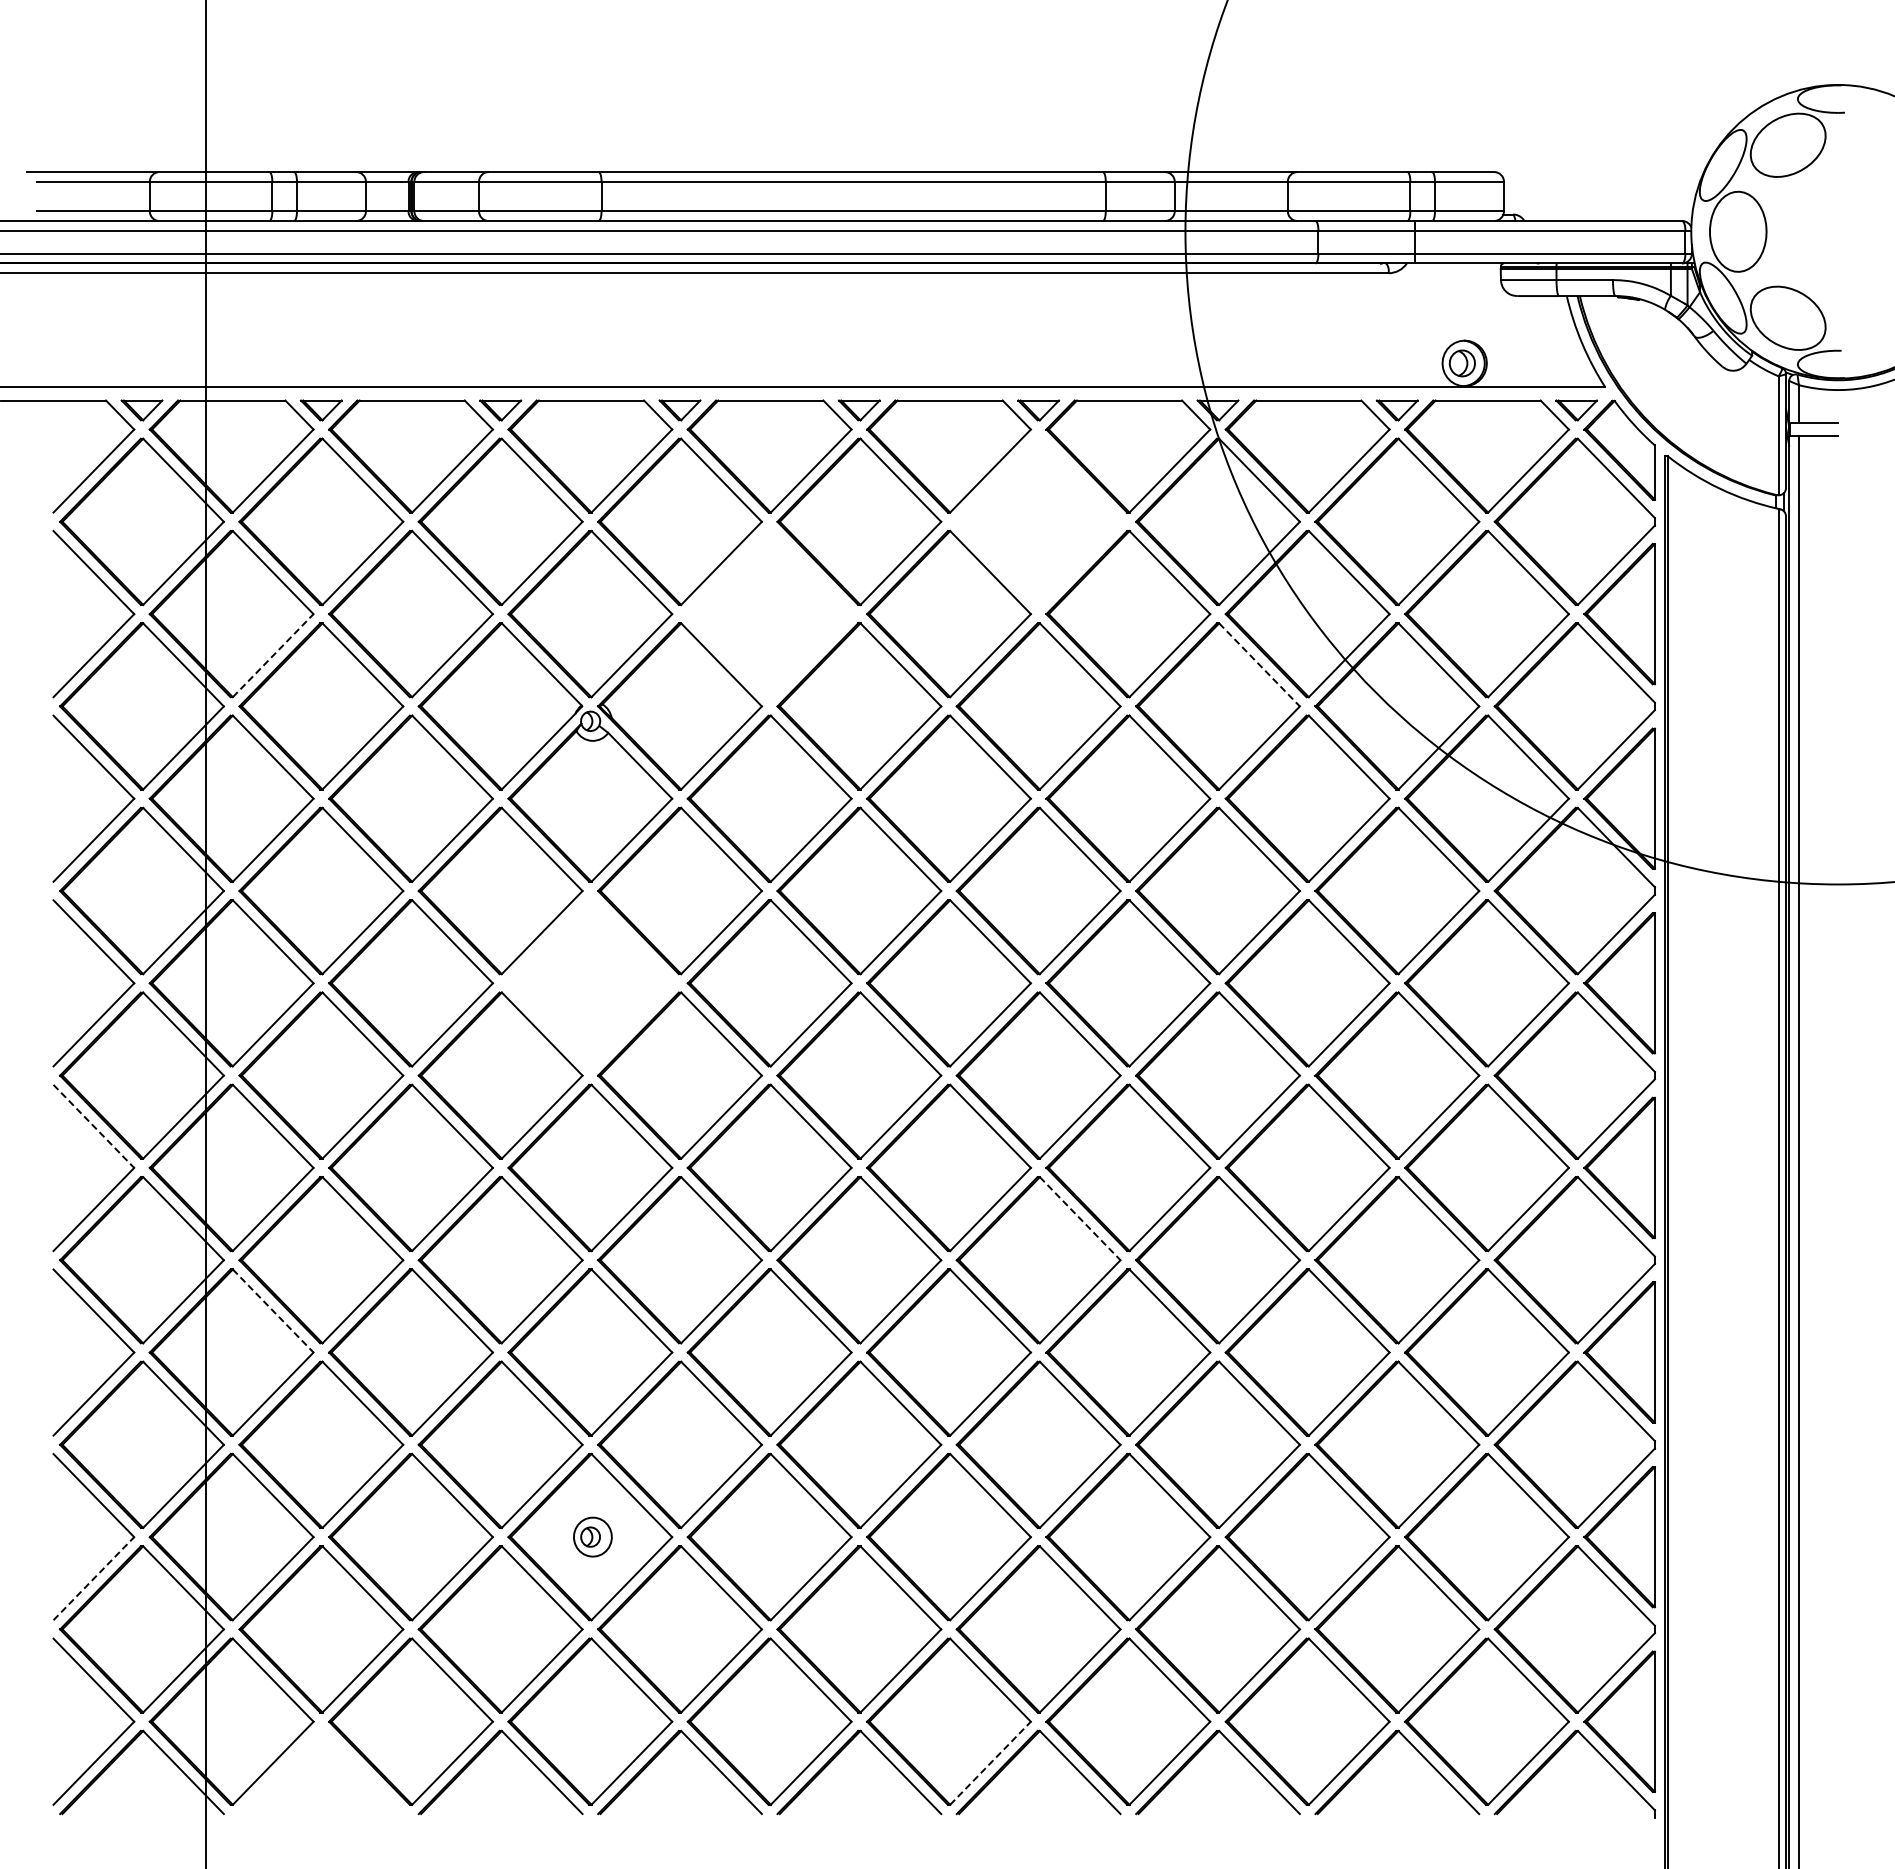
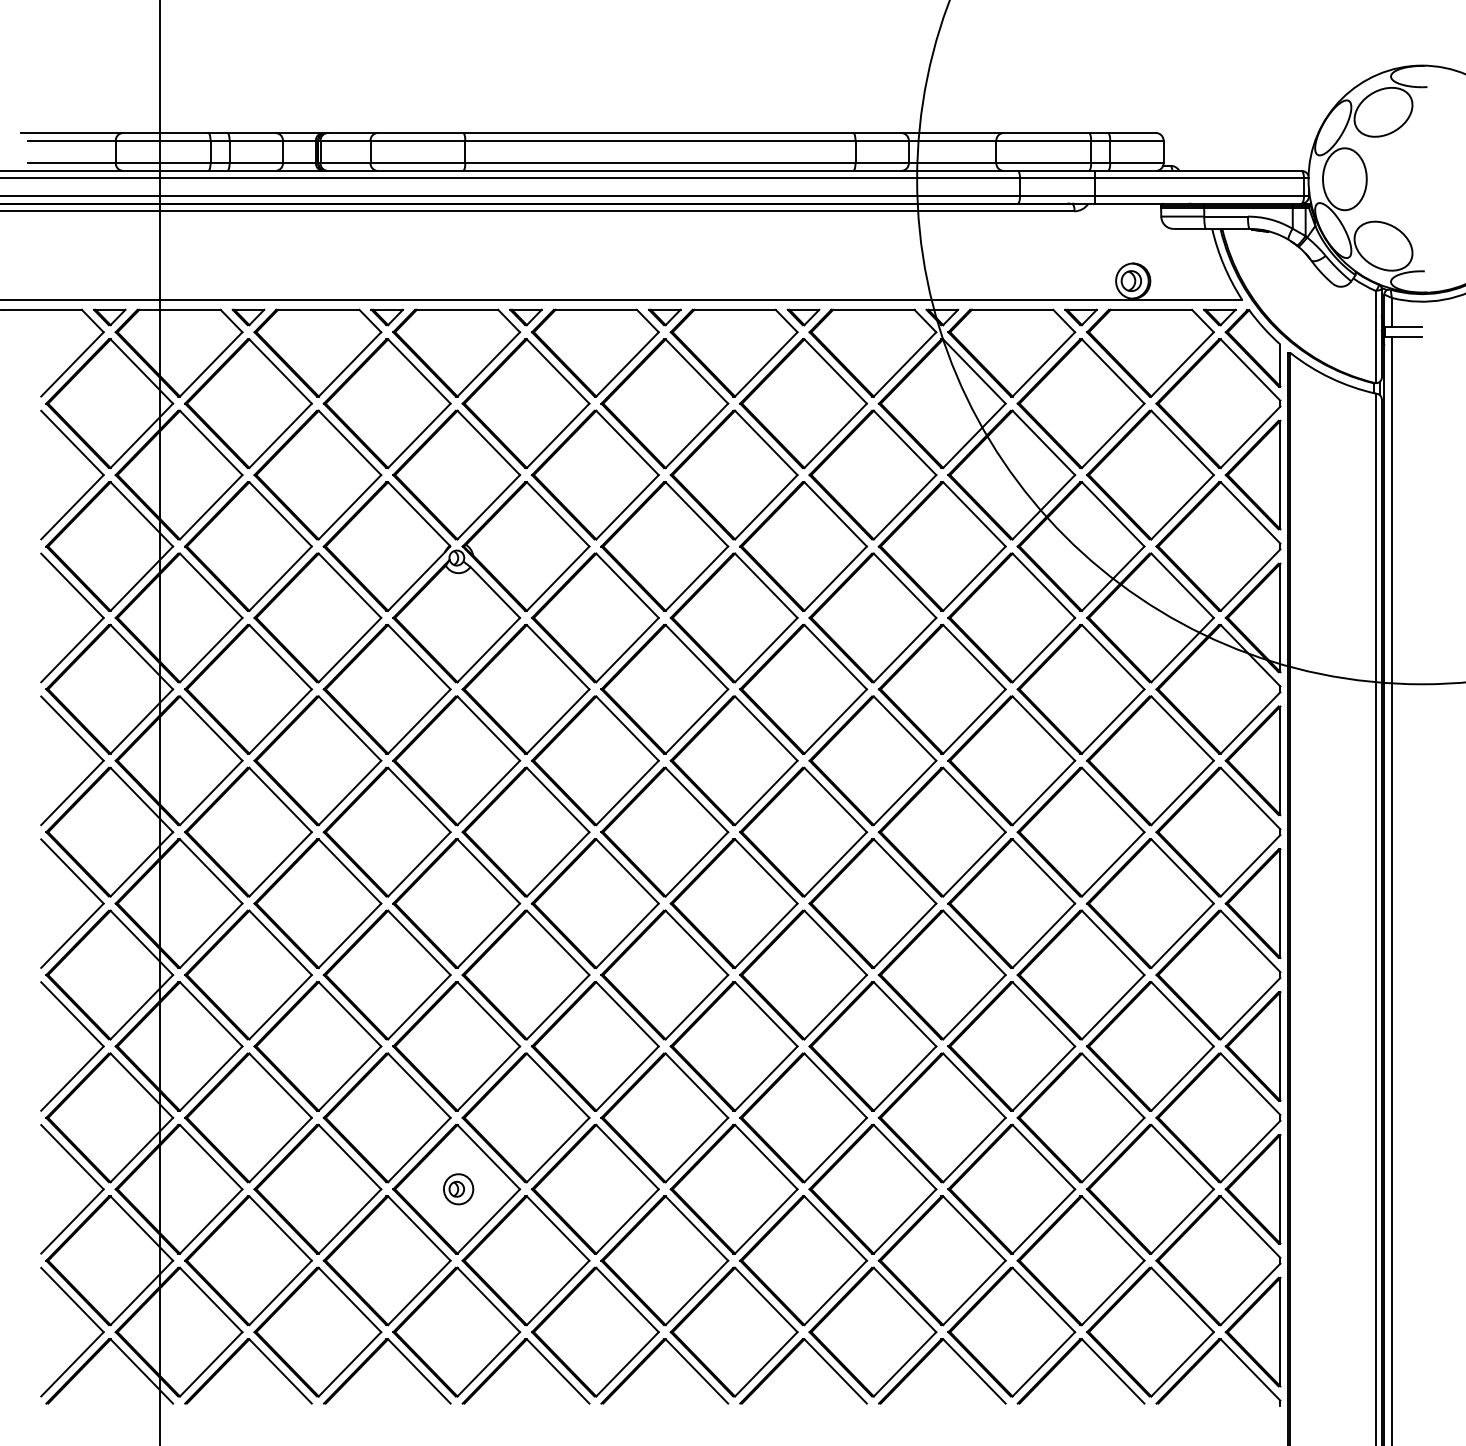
part: (1038, 521) -> (803, 403), added
part: (769, 613) -> (595, 474), added
line: (273, 655) -> (211, 507), dashed -> solid
line: (1259, 664) -> (974, 514), dashed -> solid
part: (590, 983) -> (456, 760), added
line: (93, 1126) -> (72, 871), dashed -> solid
line: (1080, 1218) -> (835, 942), dashed -> solid
line: (273, 1311) -> (211, 1014), dashed -> solid
line: (93, 1578) -> (72, 1221), dashed -> solid
part: (301, 1754) -> (233, 1357), added
line: (990, 1763) -> (766, 1364), dashed -> solid

